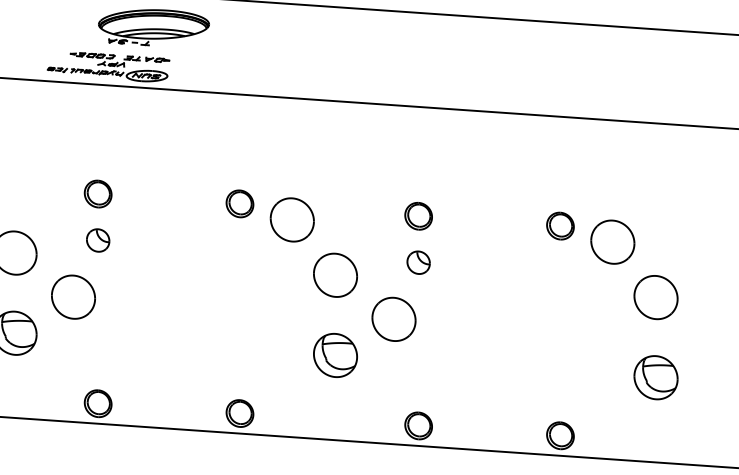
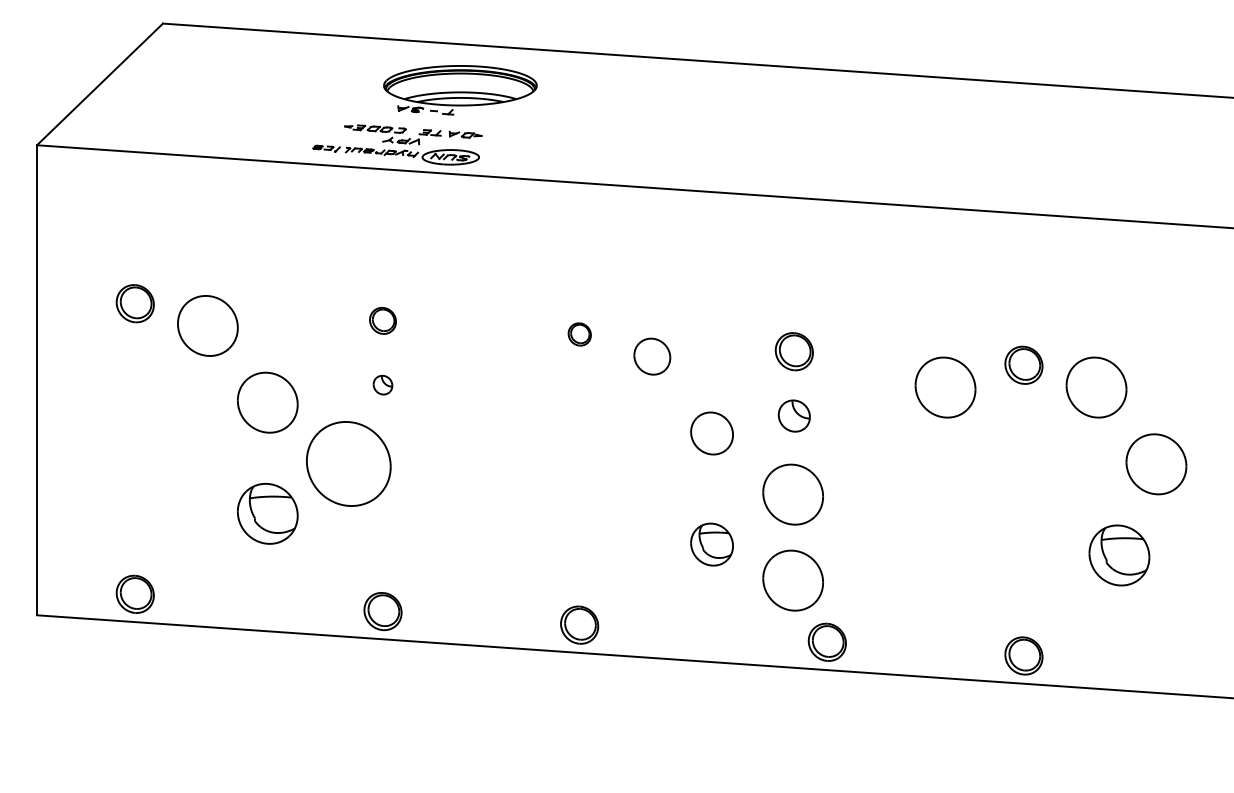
part: (97, 193) -> (382, 320), size x0.7
part: (239, 203) -> (579, 334), size x0.6
part: (418, 216) -> (793, 351), moved
part: (292, 219) -> (652, 356), size x0.6
part: (97, 239) -> (382, 384), size x0.6
part: (503, 242) -> (945, 387), added
part: (418, 262) -> (793, 415), moved
part: (335, 275) -> (711, 433), size x0.7
part: (73, 296) -> (348, 463), size x1.4
part: (335, 355) -> (711, 544), size x0.7
part: (656, 377) -> (1119, 555), moved
part: (393, 381) -> (792, 580), added

